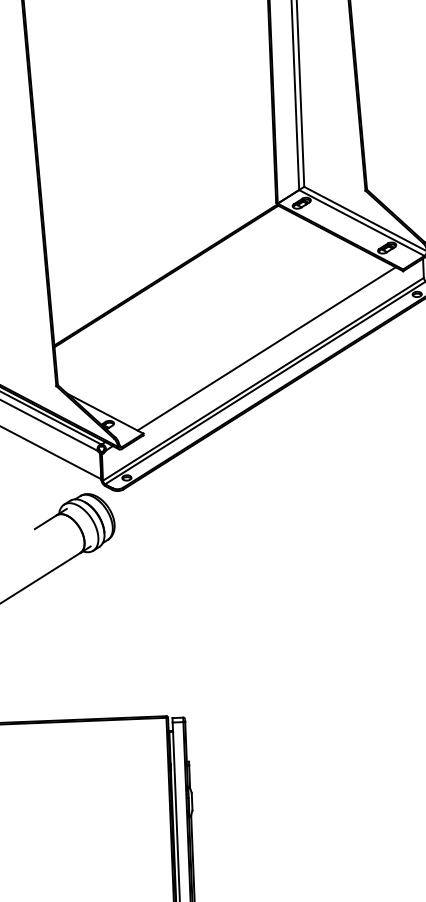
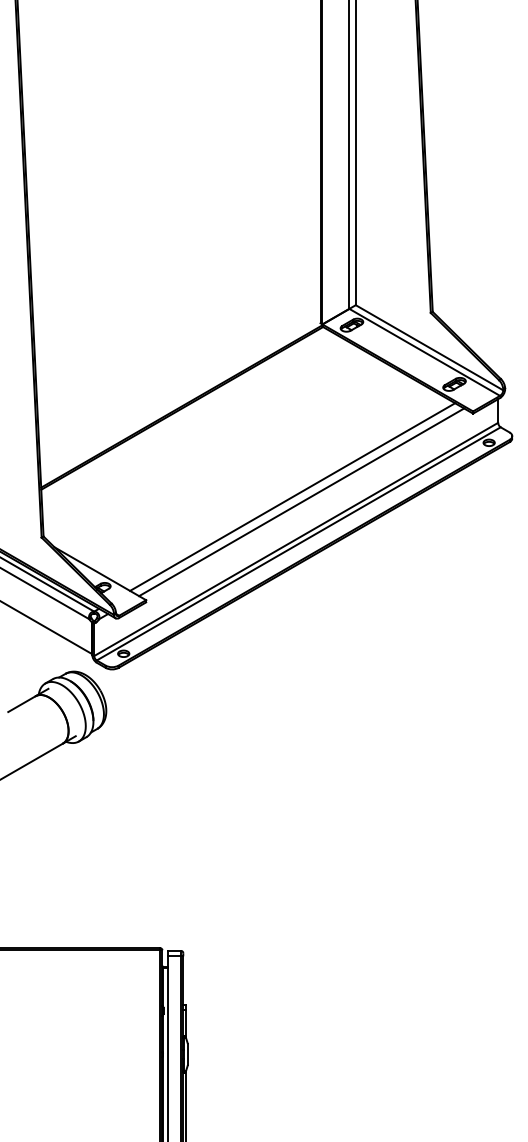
line: (259, 344) -> (292, 496), added

